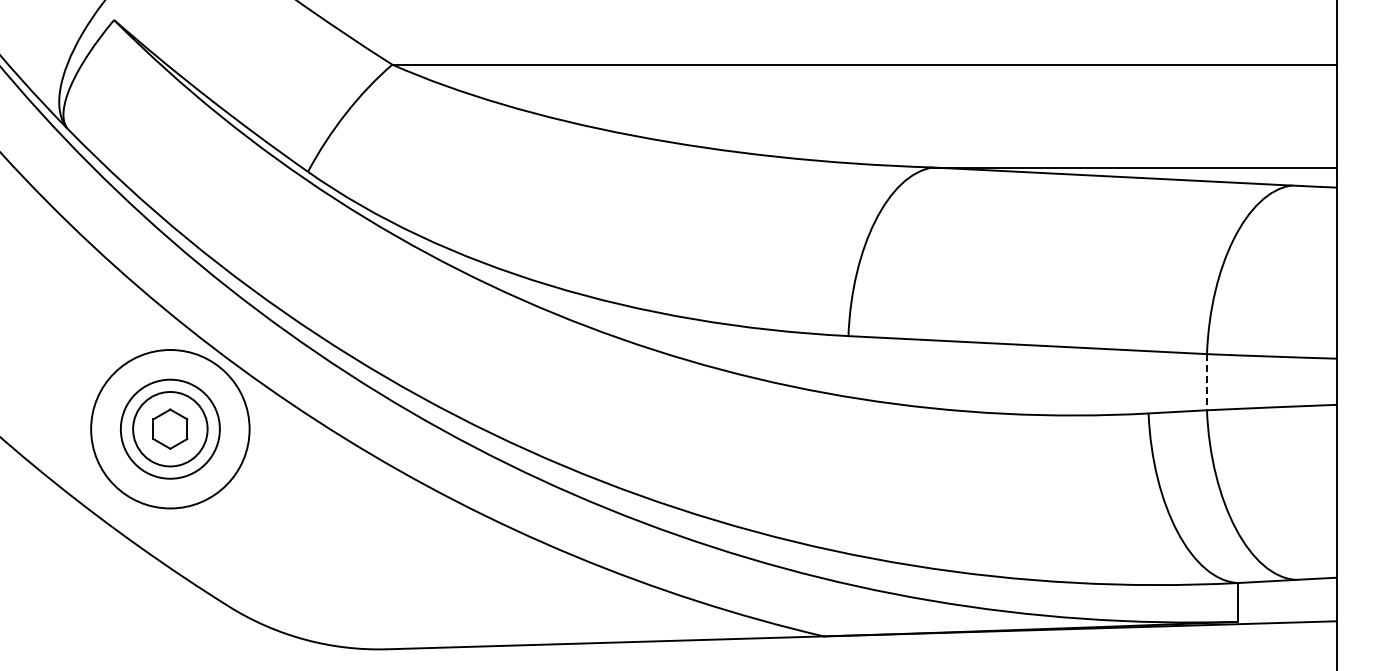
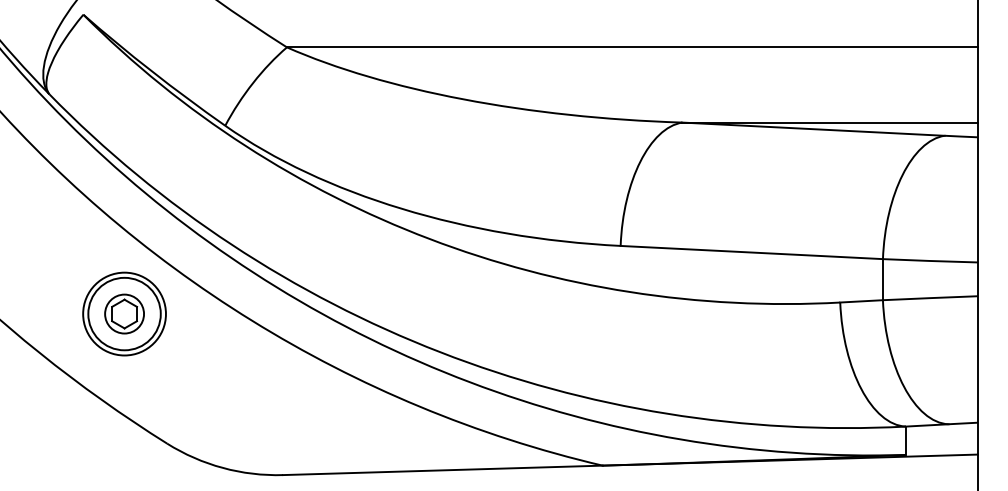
line: (1206, 382) -> (882, 279), dashed -> solid
circle: (169, 428) -> (123, 313), size x0.71
circle: (169, 428) -> (123, 313), size x0.71

